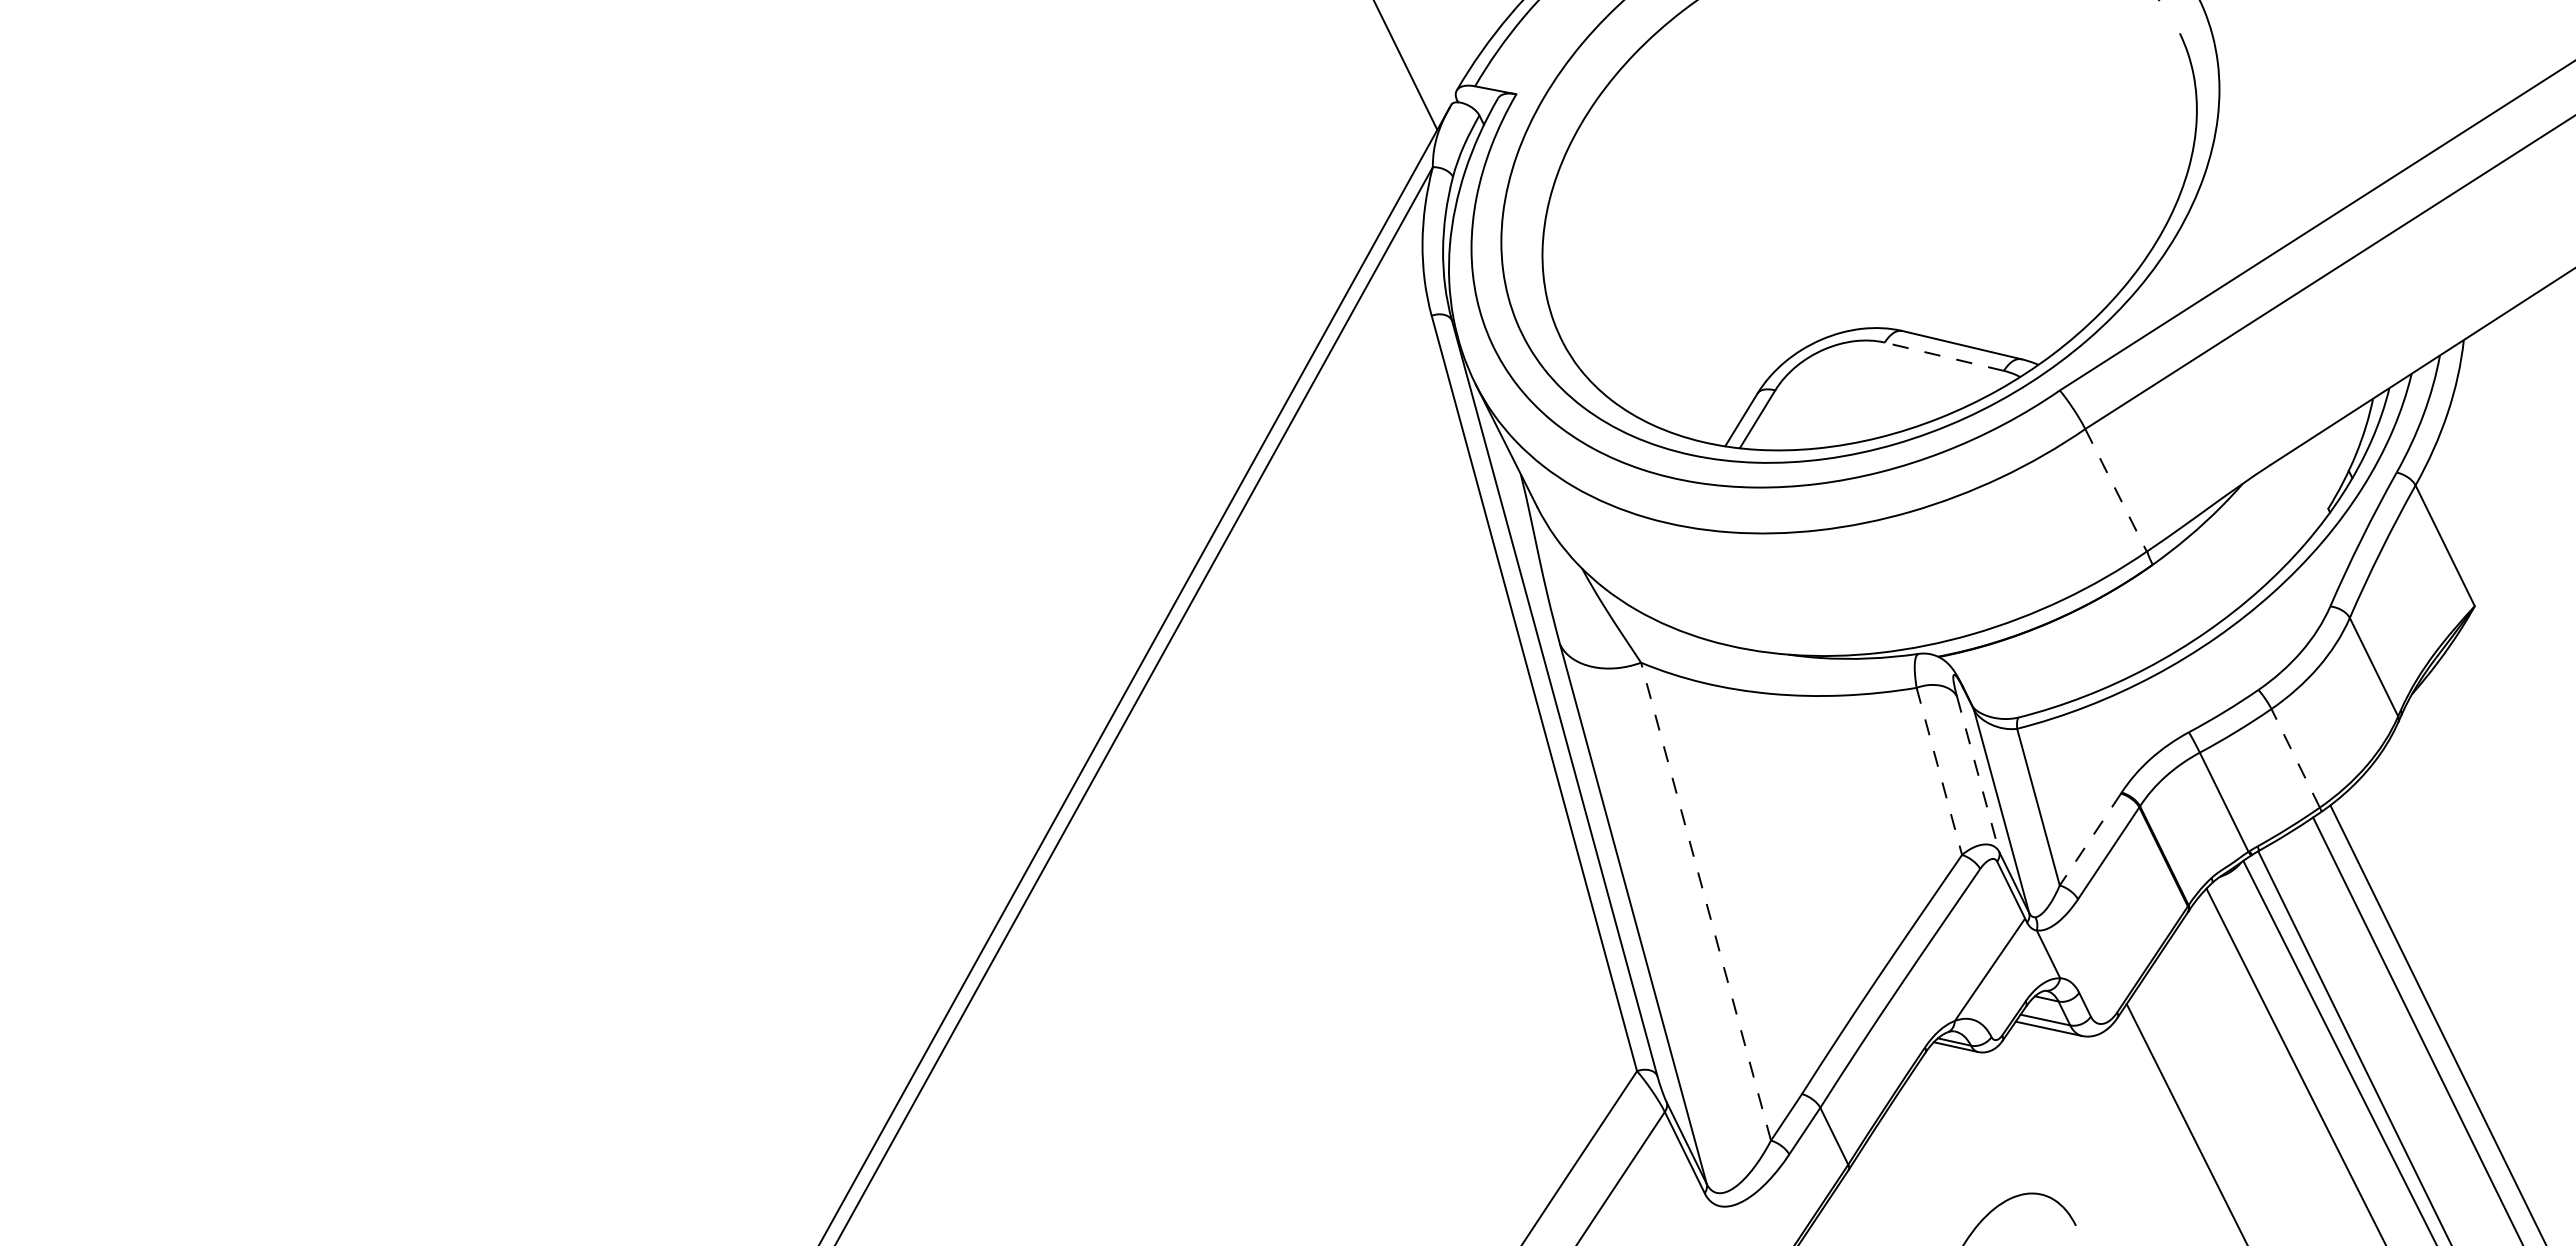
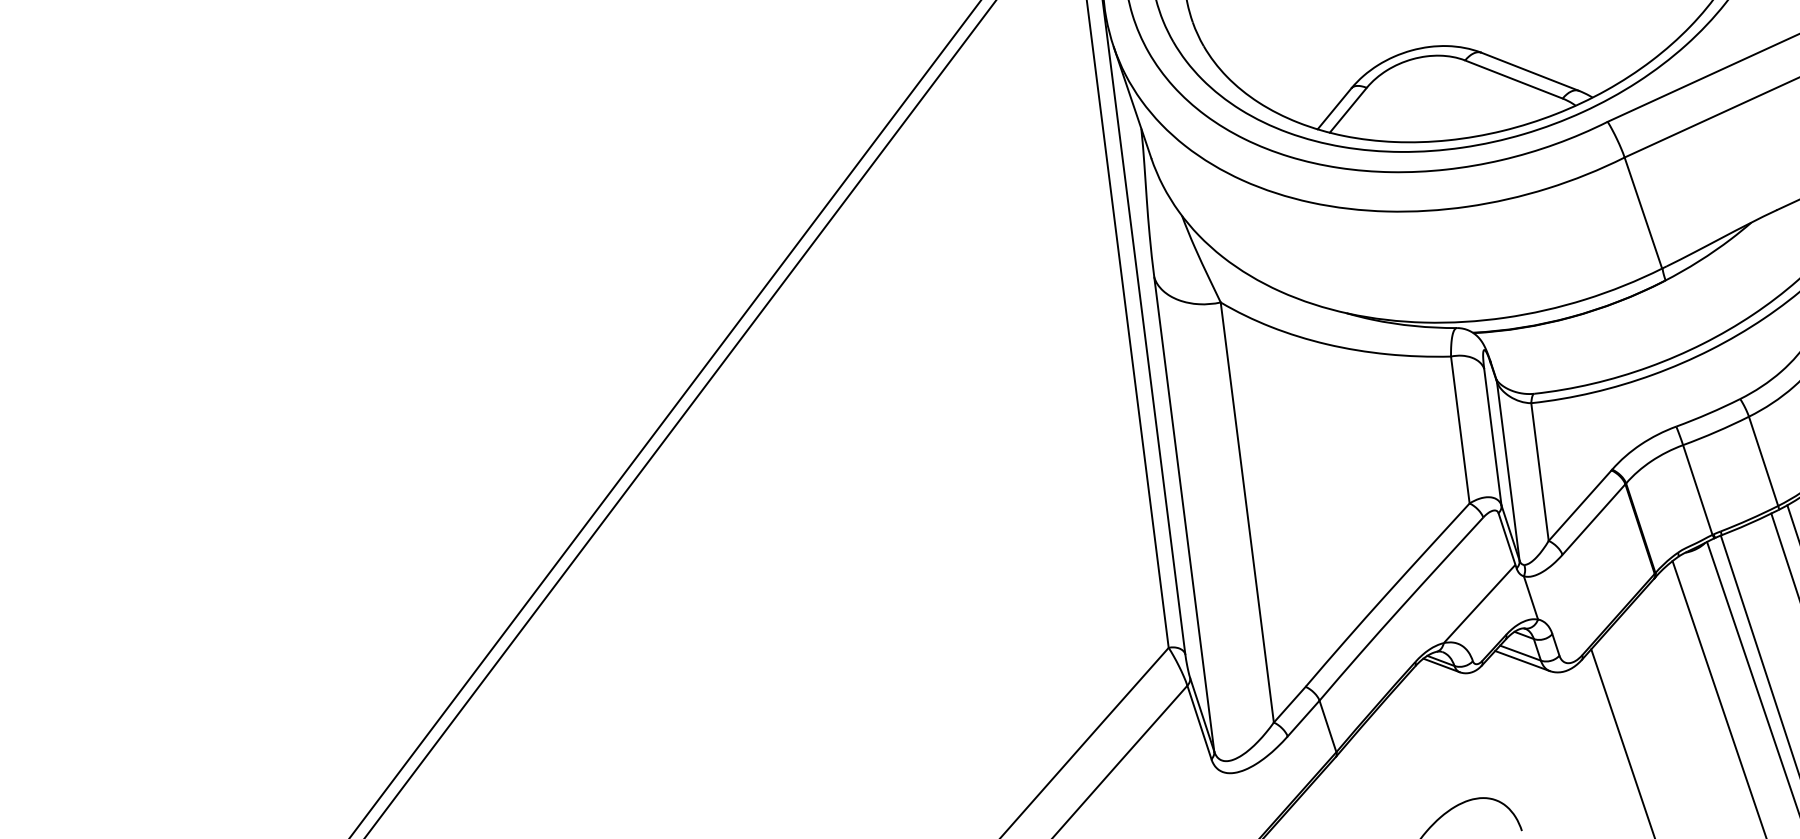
line: (1943, 356) -> (1513, 79), dashed -> solid
line: (2116, 490) -> (1643, 213), dashed -> solid
line: (2295, 758) -> (1763, 461), dashed -> solid
line: (1939, 771) -> (1460, 430), dashed -> solid
line: (1978, 774) -> (1493, 437), dashed -> solid
line: (2090, 839) -> (1580, 505), dashed -> solid
line: (1706, 901) -> (1247, 512), dashed -> solid

